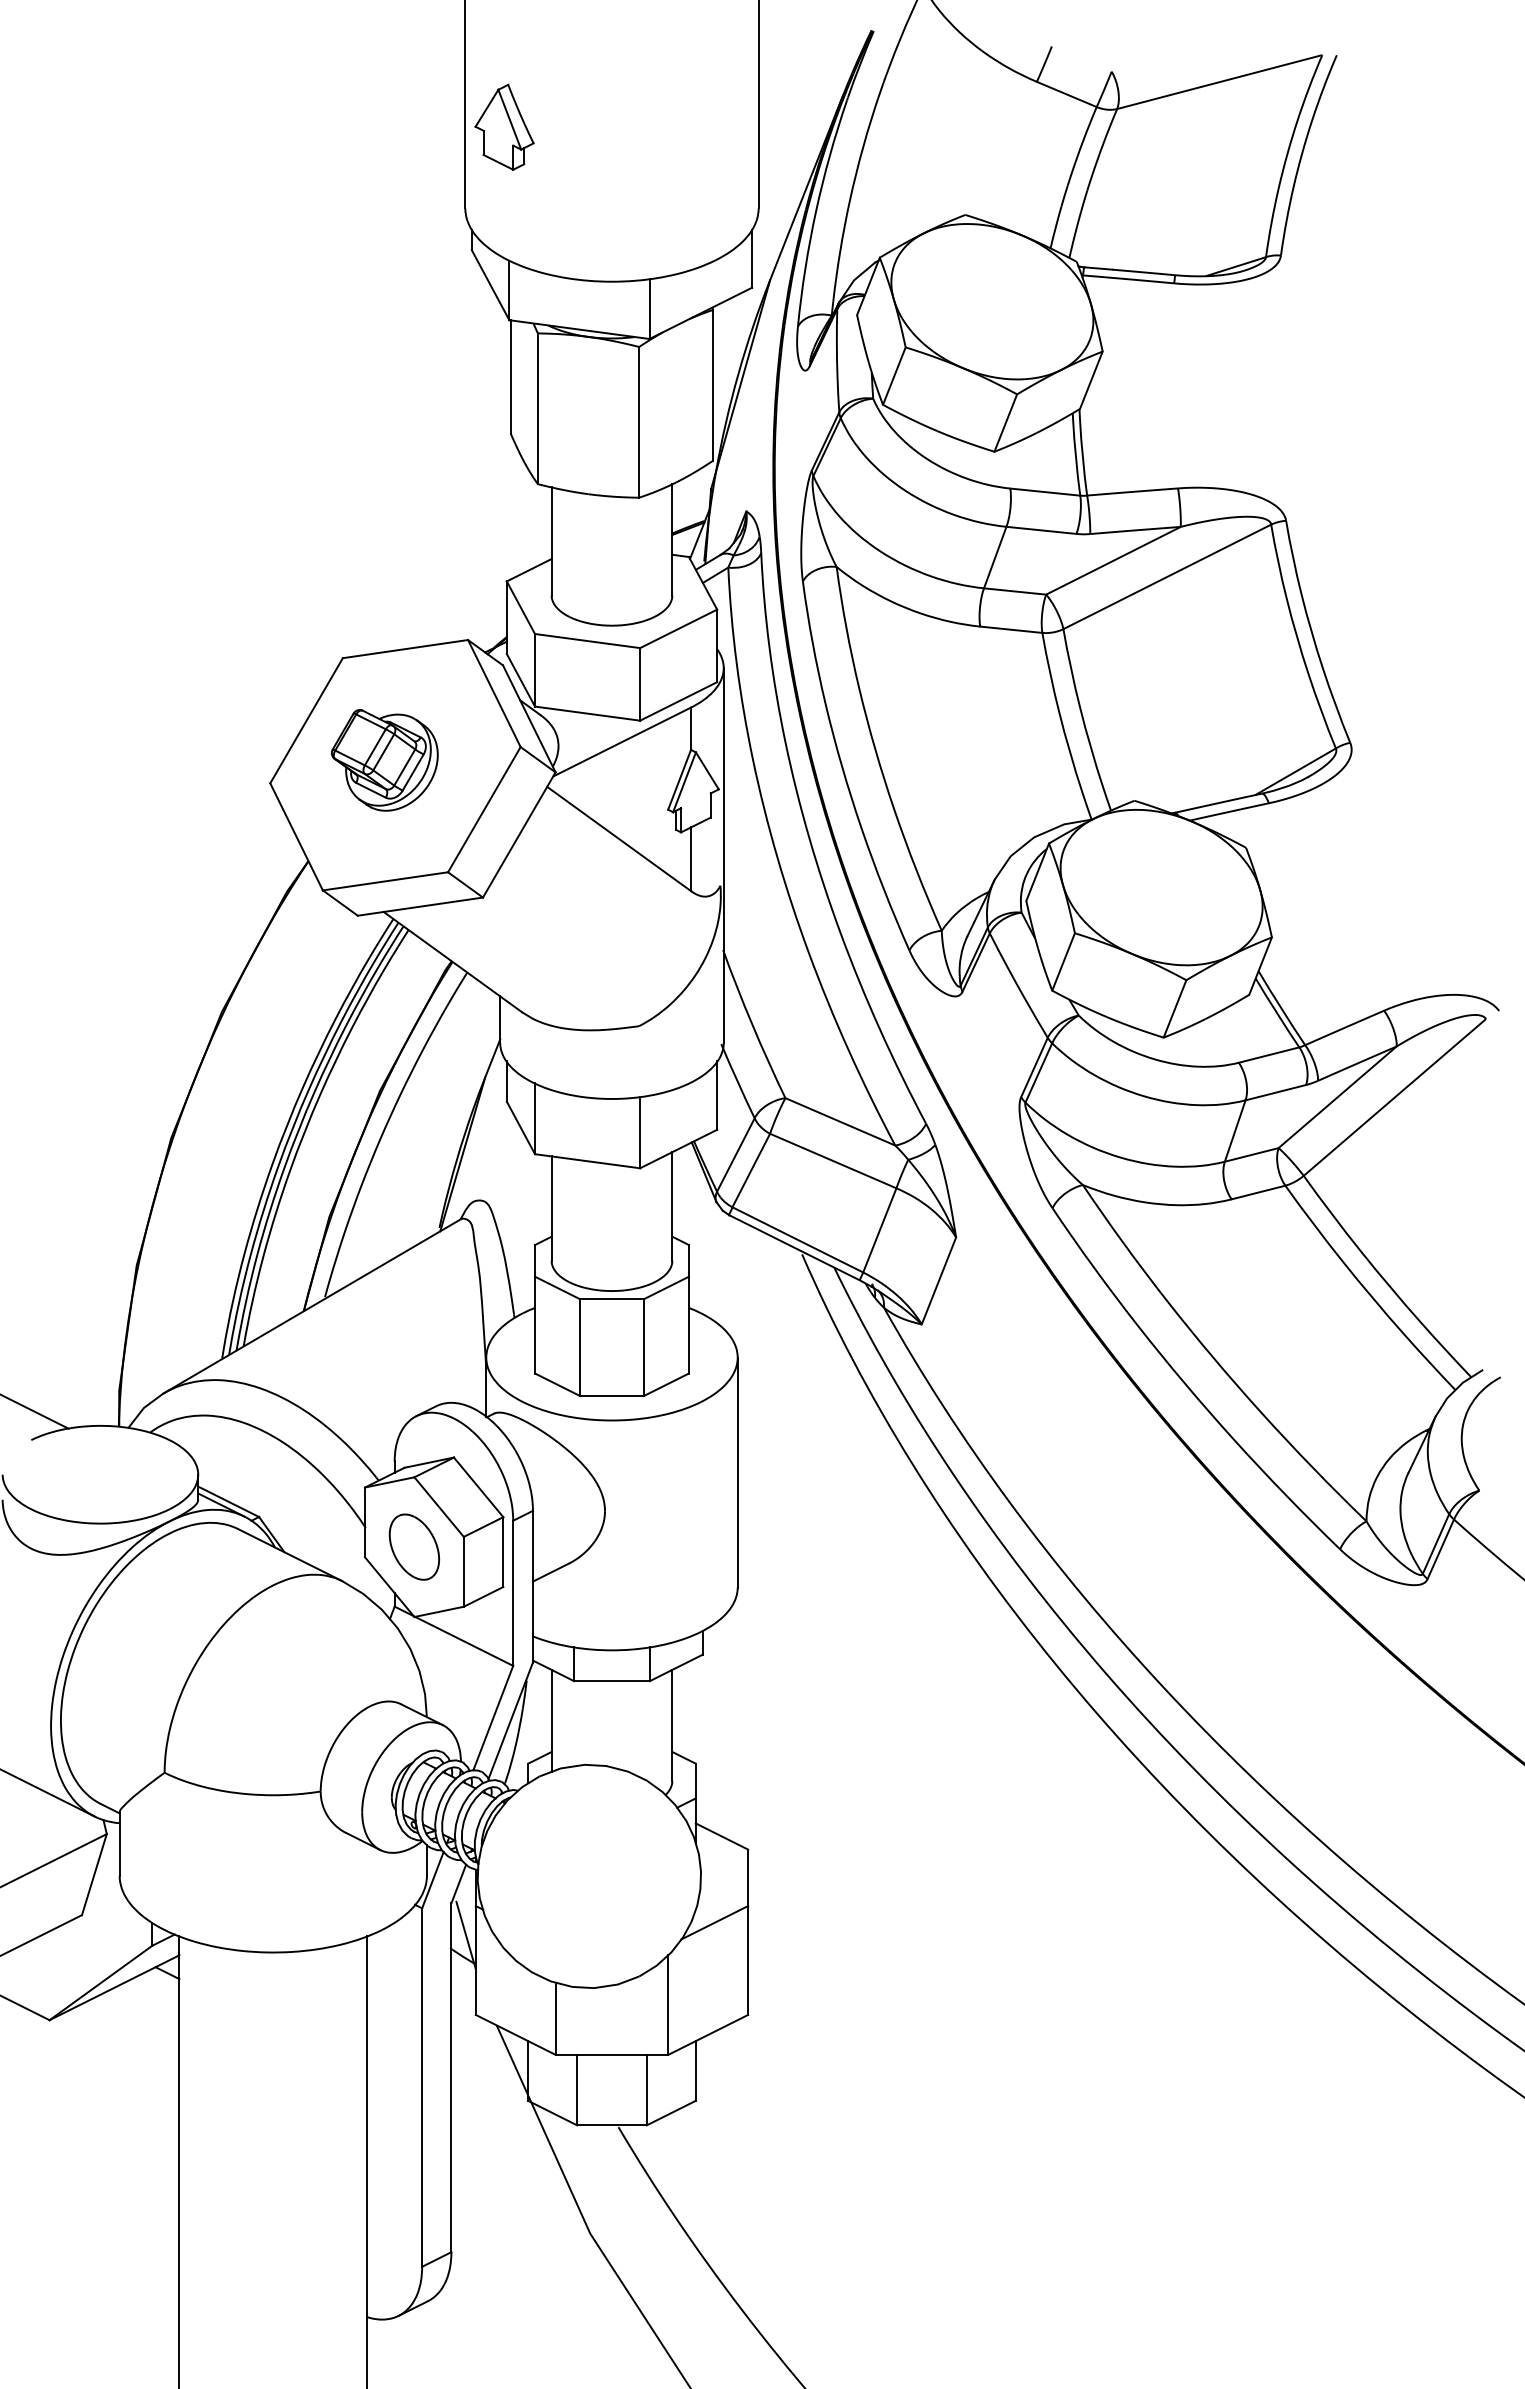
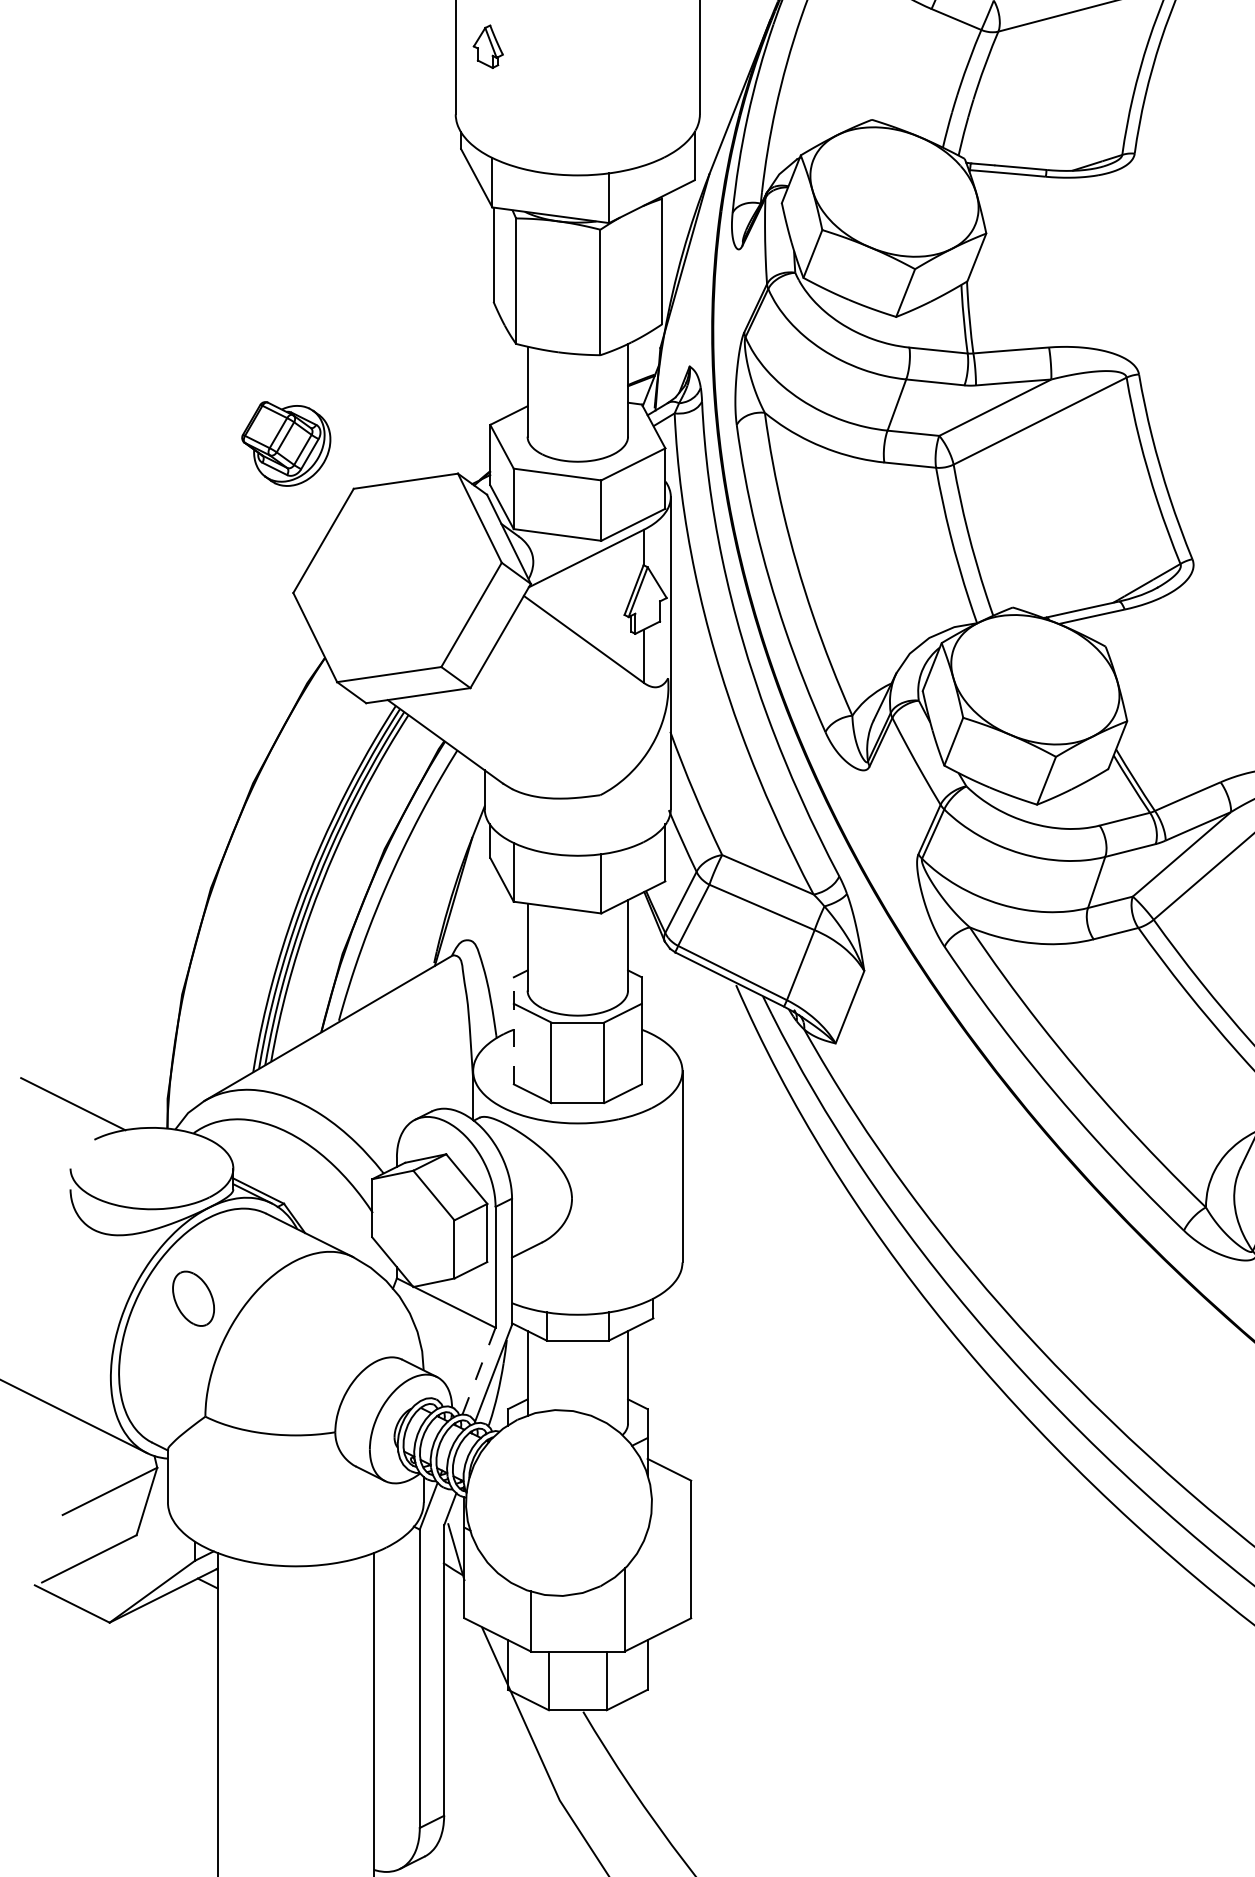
part: (504, 126) -> (488, 46), size x0.6
part: (384, 760) -> (286, 444), moved
line: (535, 1308) -> (514, 1030), solid -> dashed
part: (413, 1546) -> (192, 1298), moved
line: (493, 1718) -> (479, 1371), solid -> dashed
line: (714, 1922) -> (663, 1541), removed

